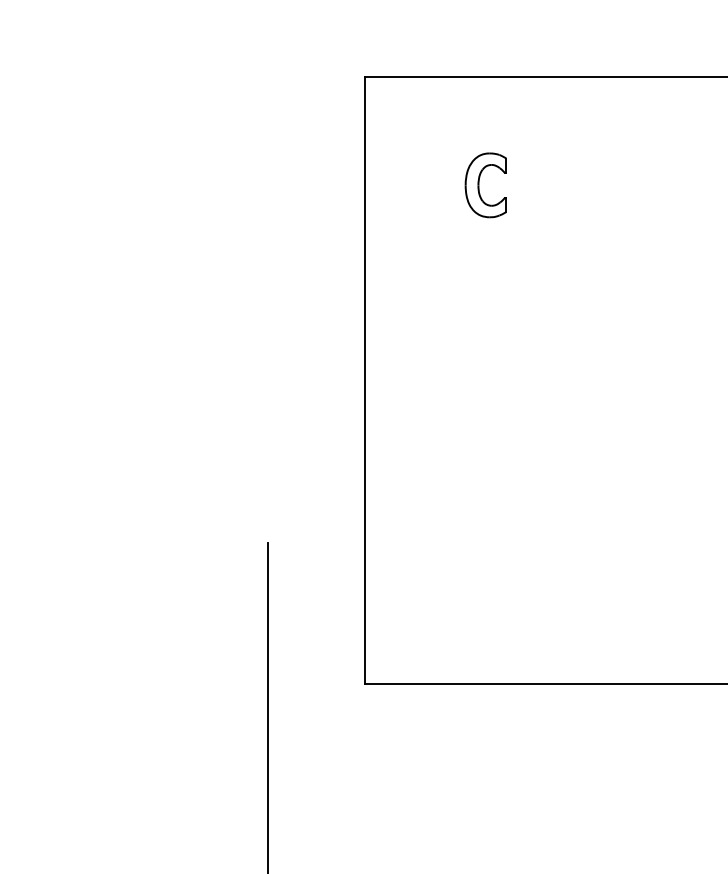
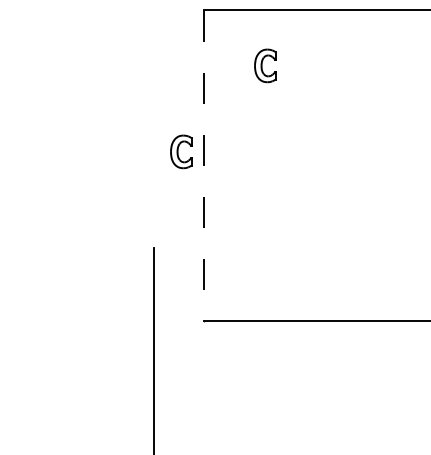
part: (321, 352) -> (181, 151), added
line: (364, 382) -> (203, 166), solid -> dashed

